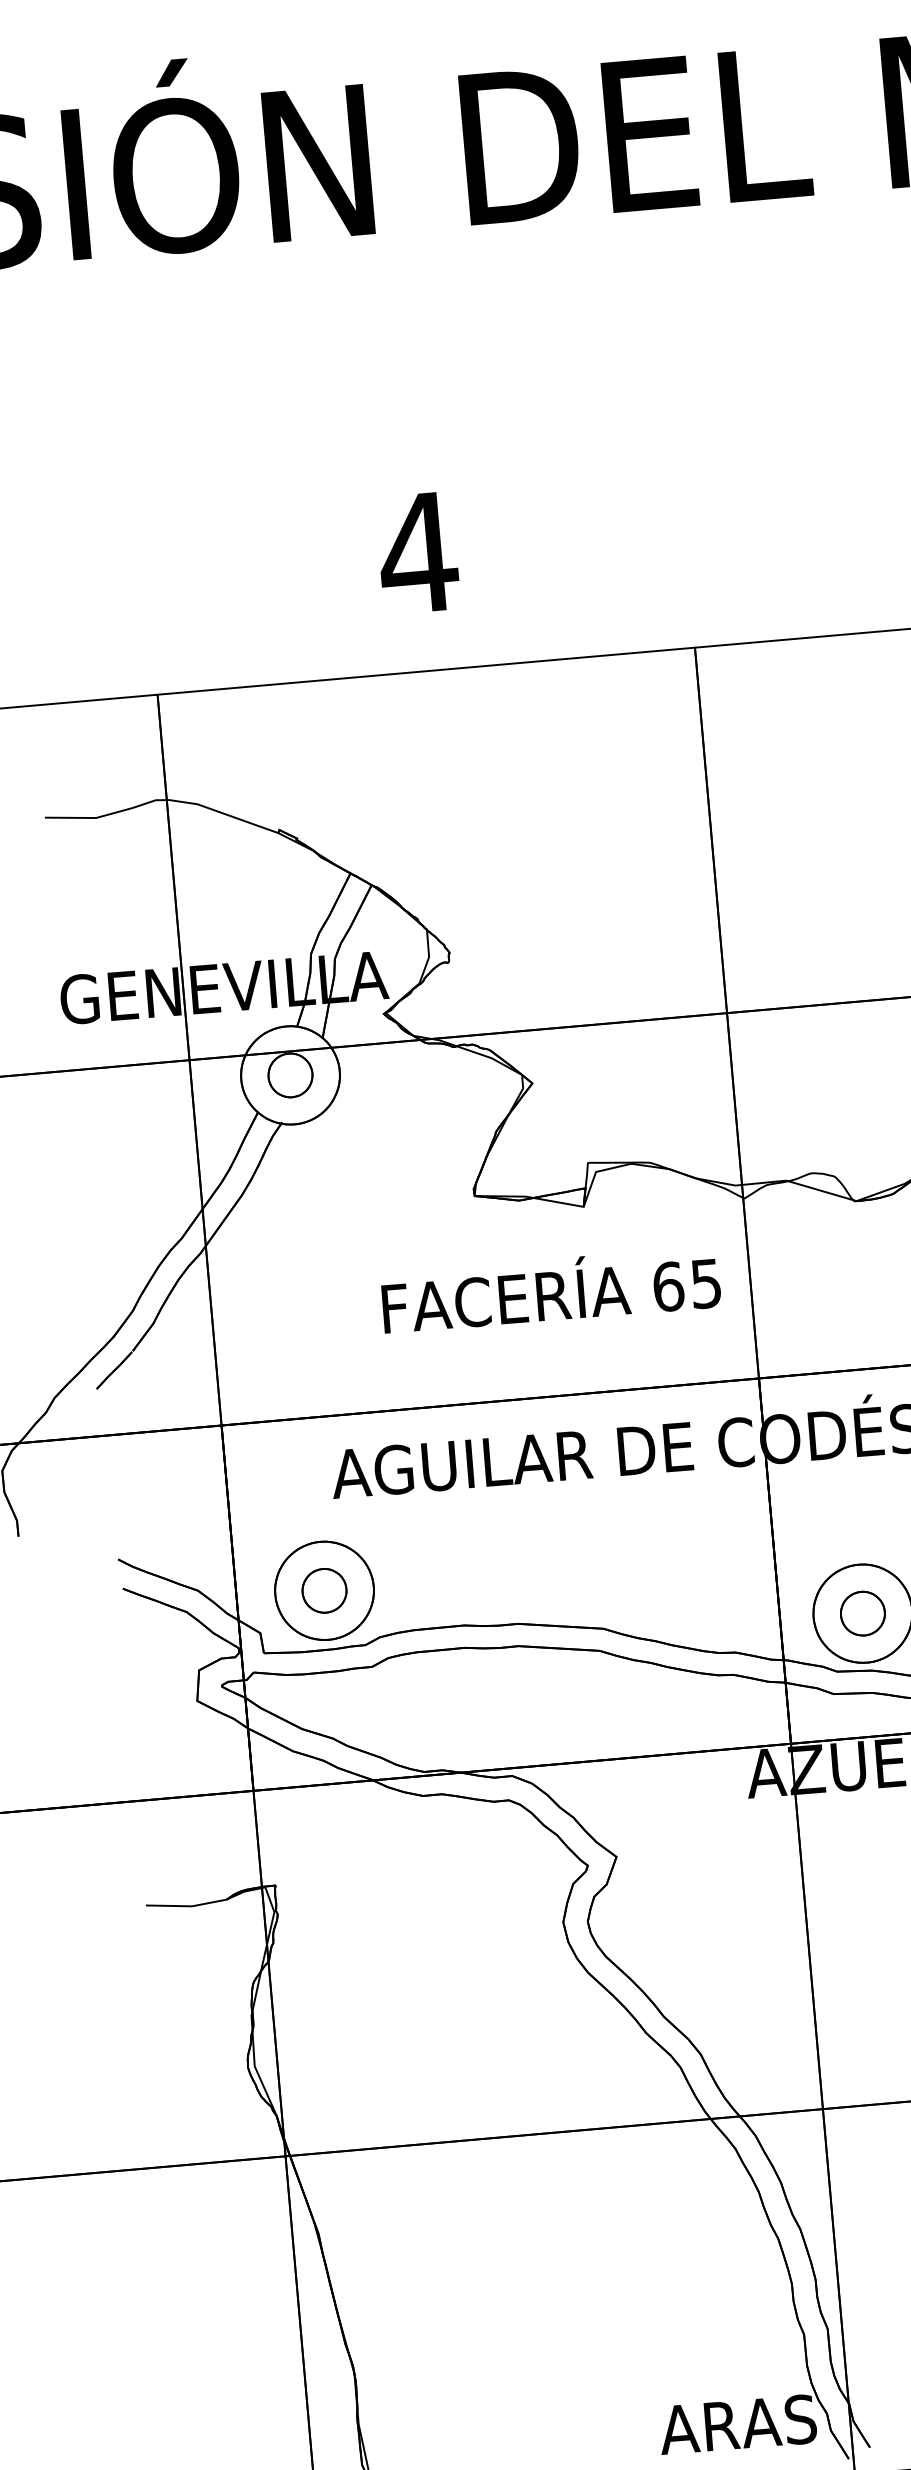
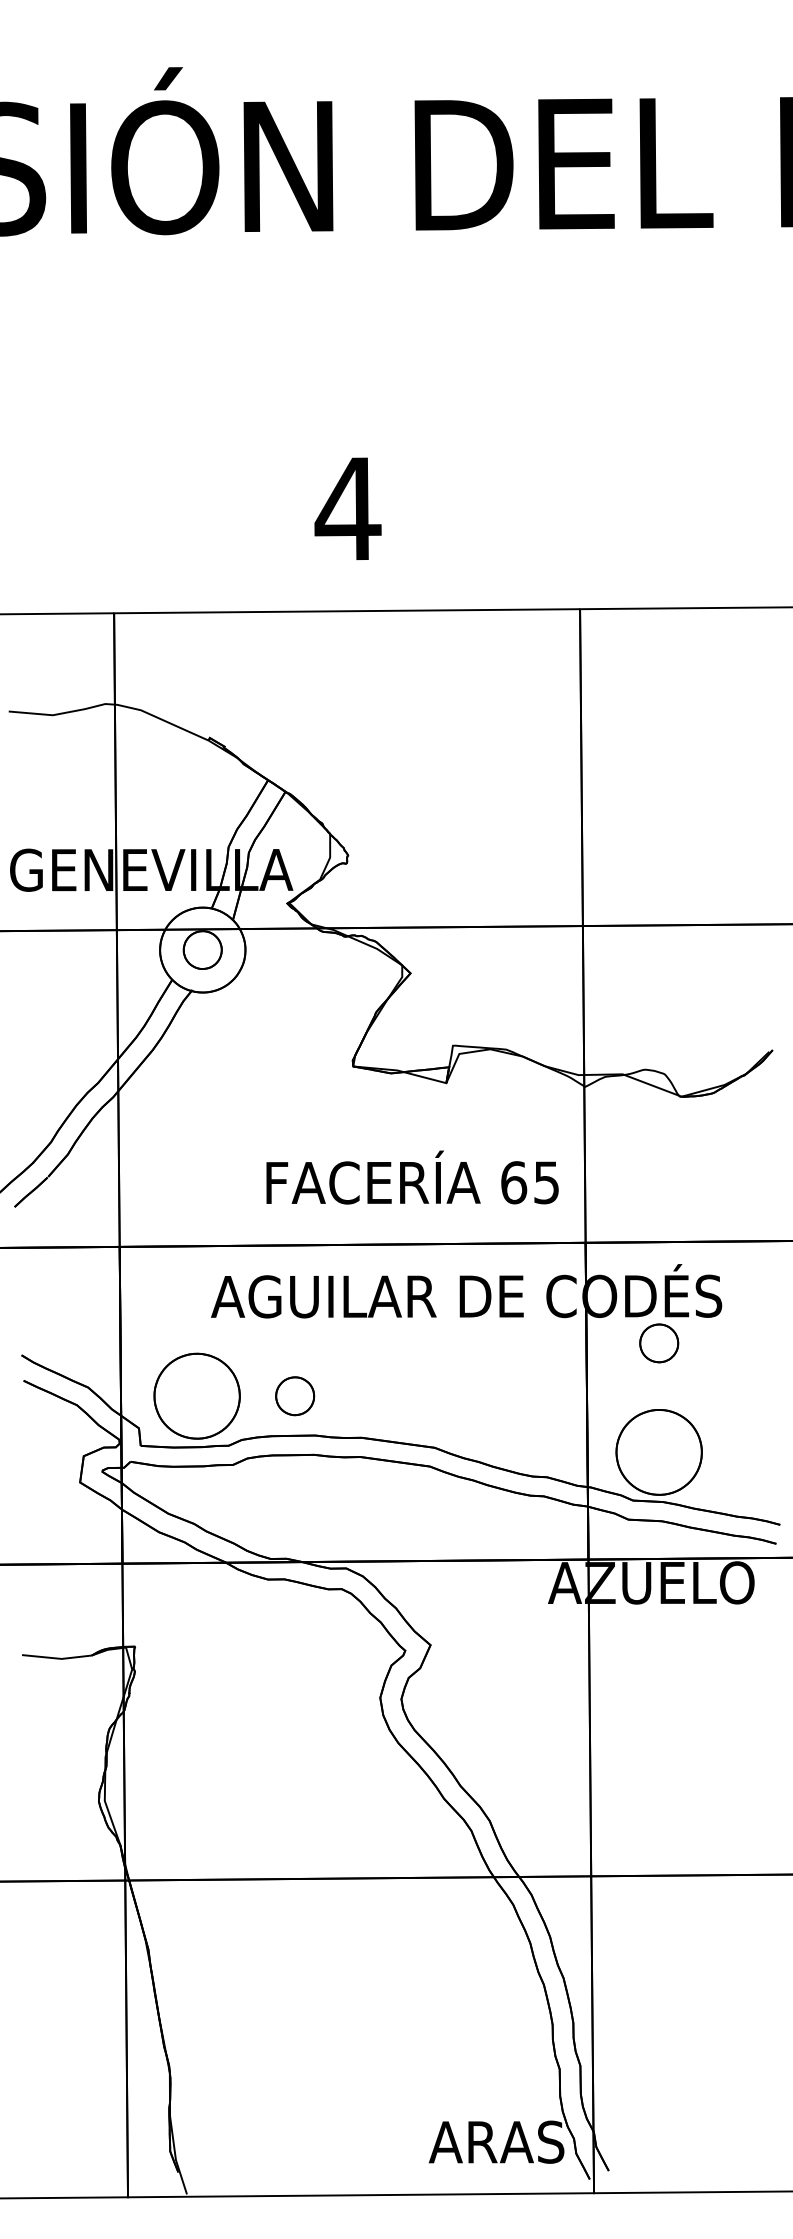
text: (550, 1289) -> (412, 1177), moved
part: (324, 1591) -> (295, 1396), moved
part: (863, 1613) -> (659, 1343), moved

